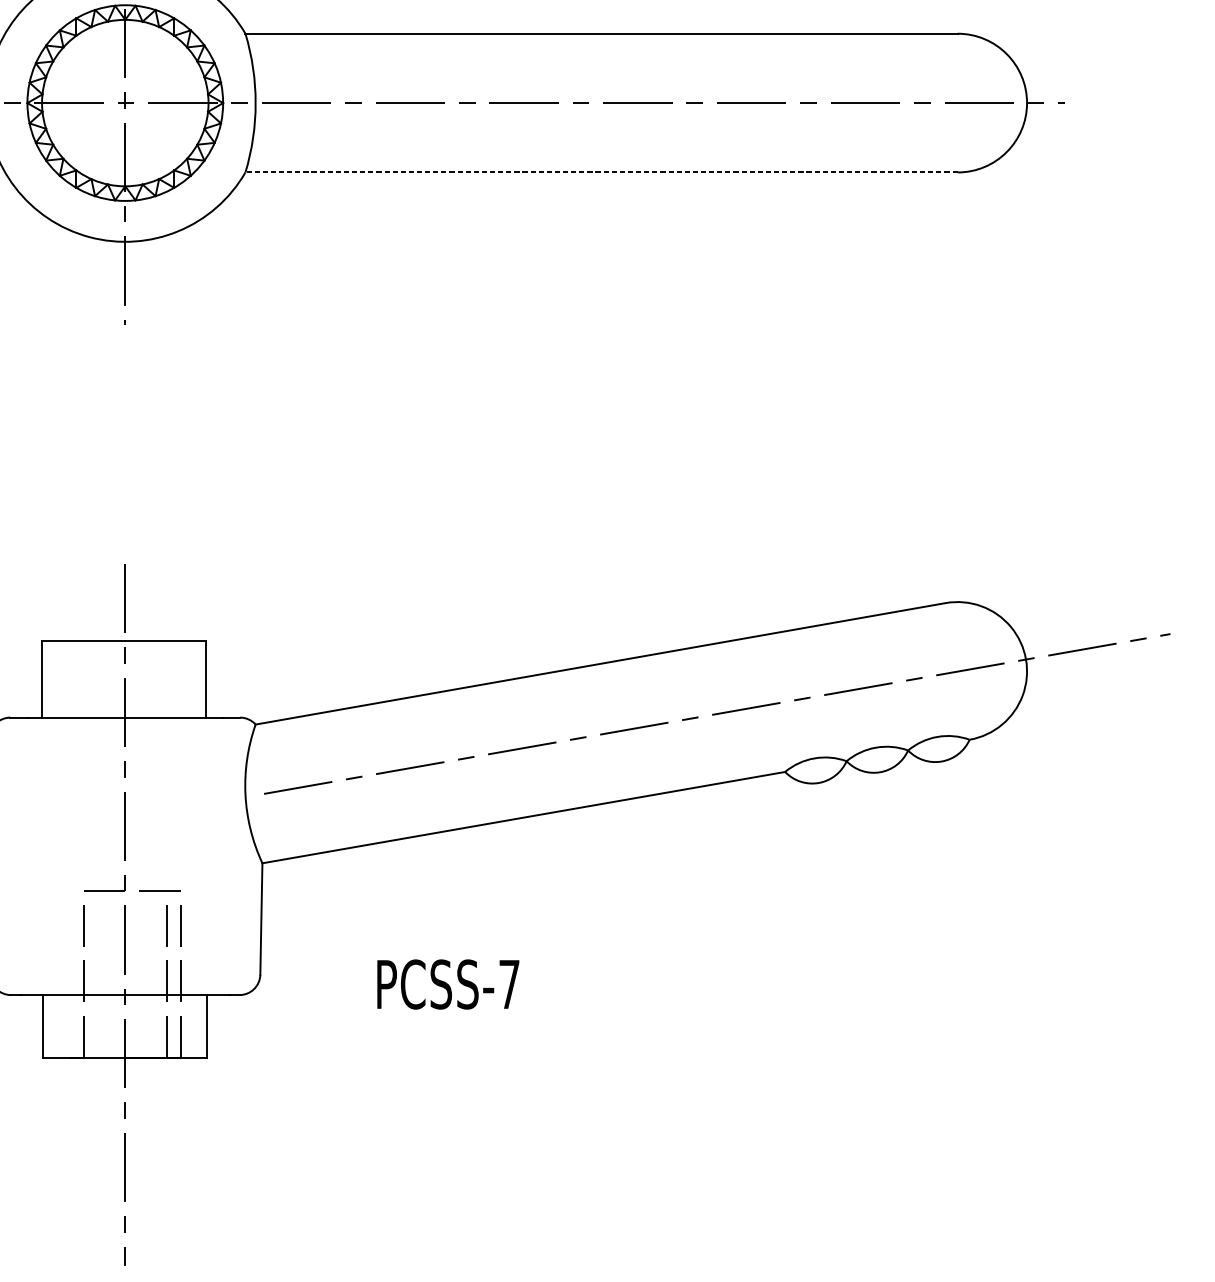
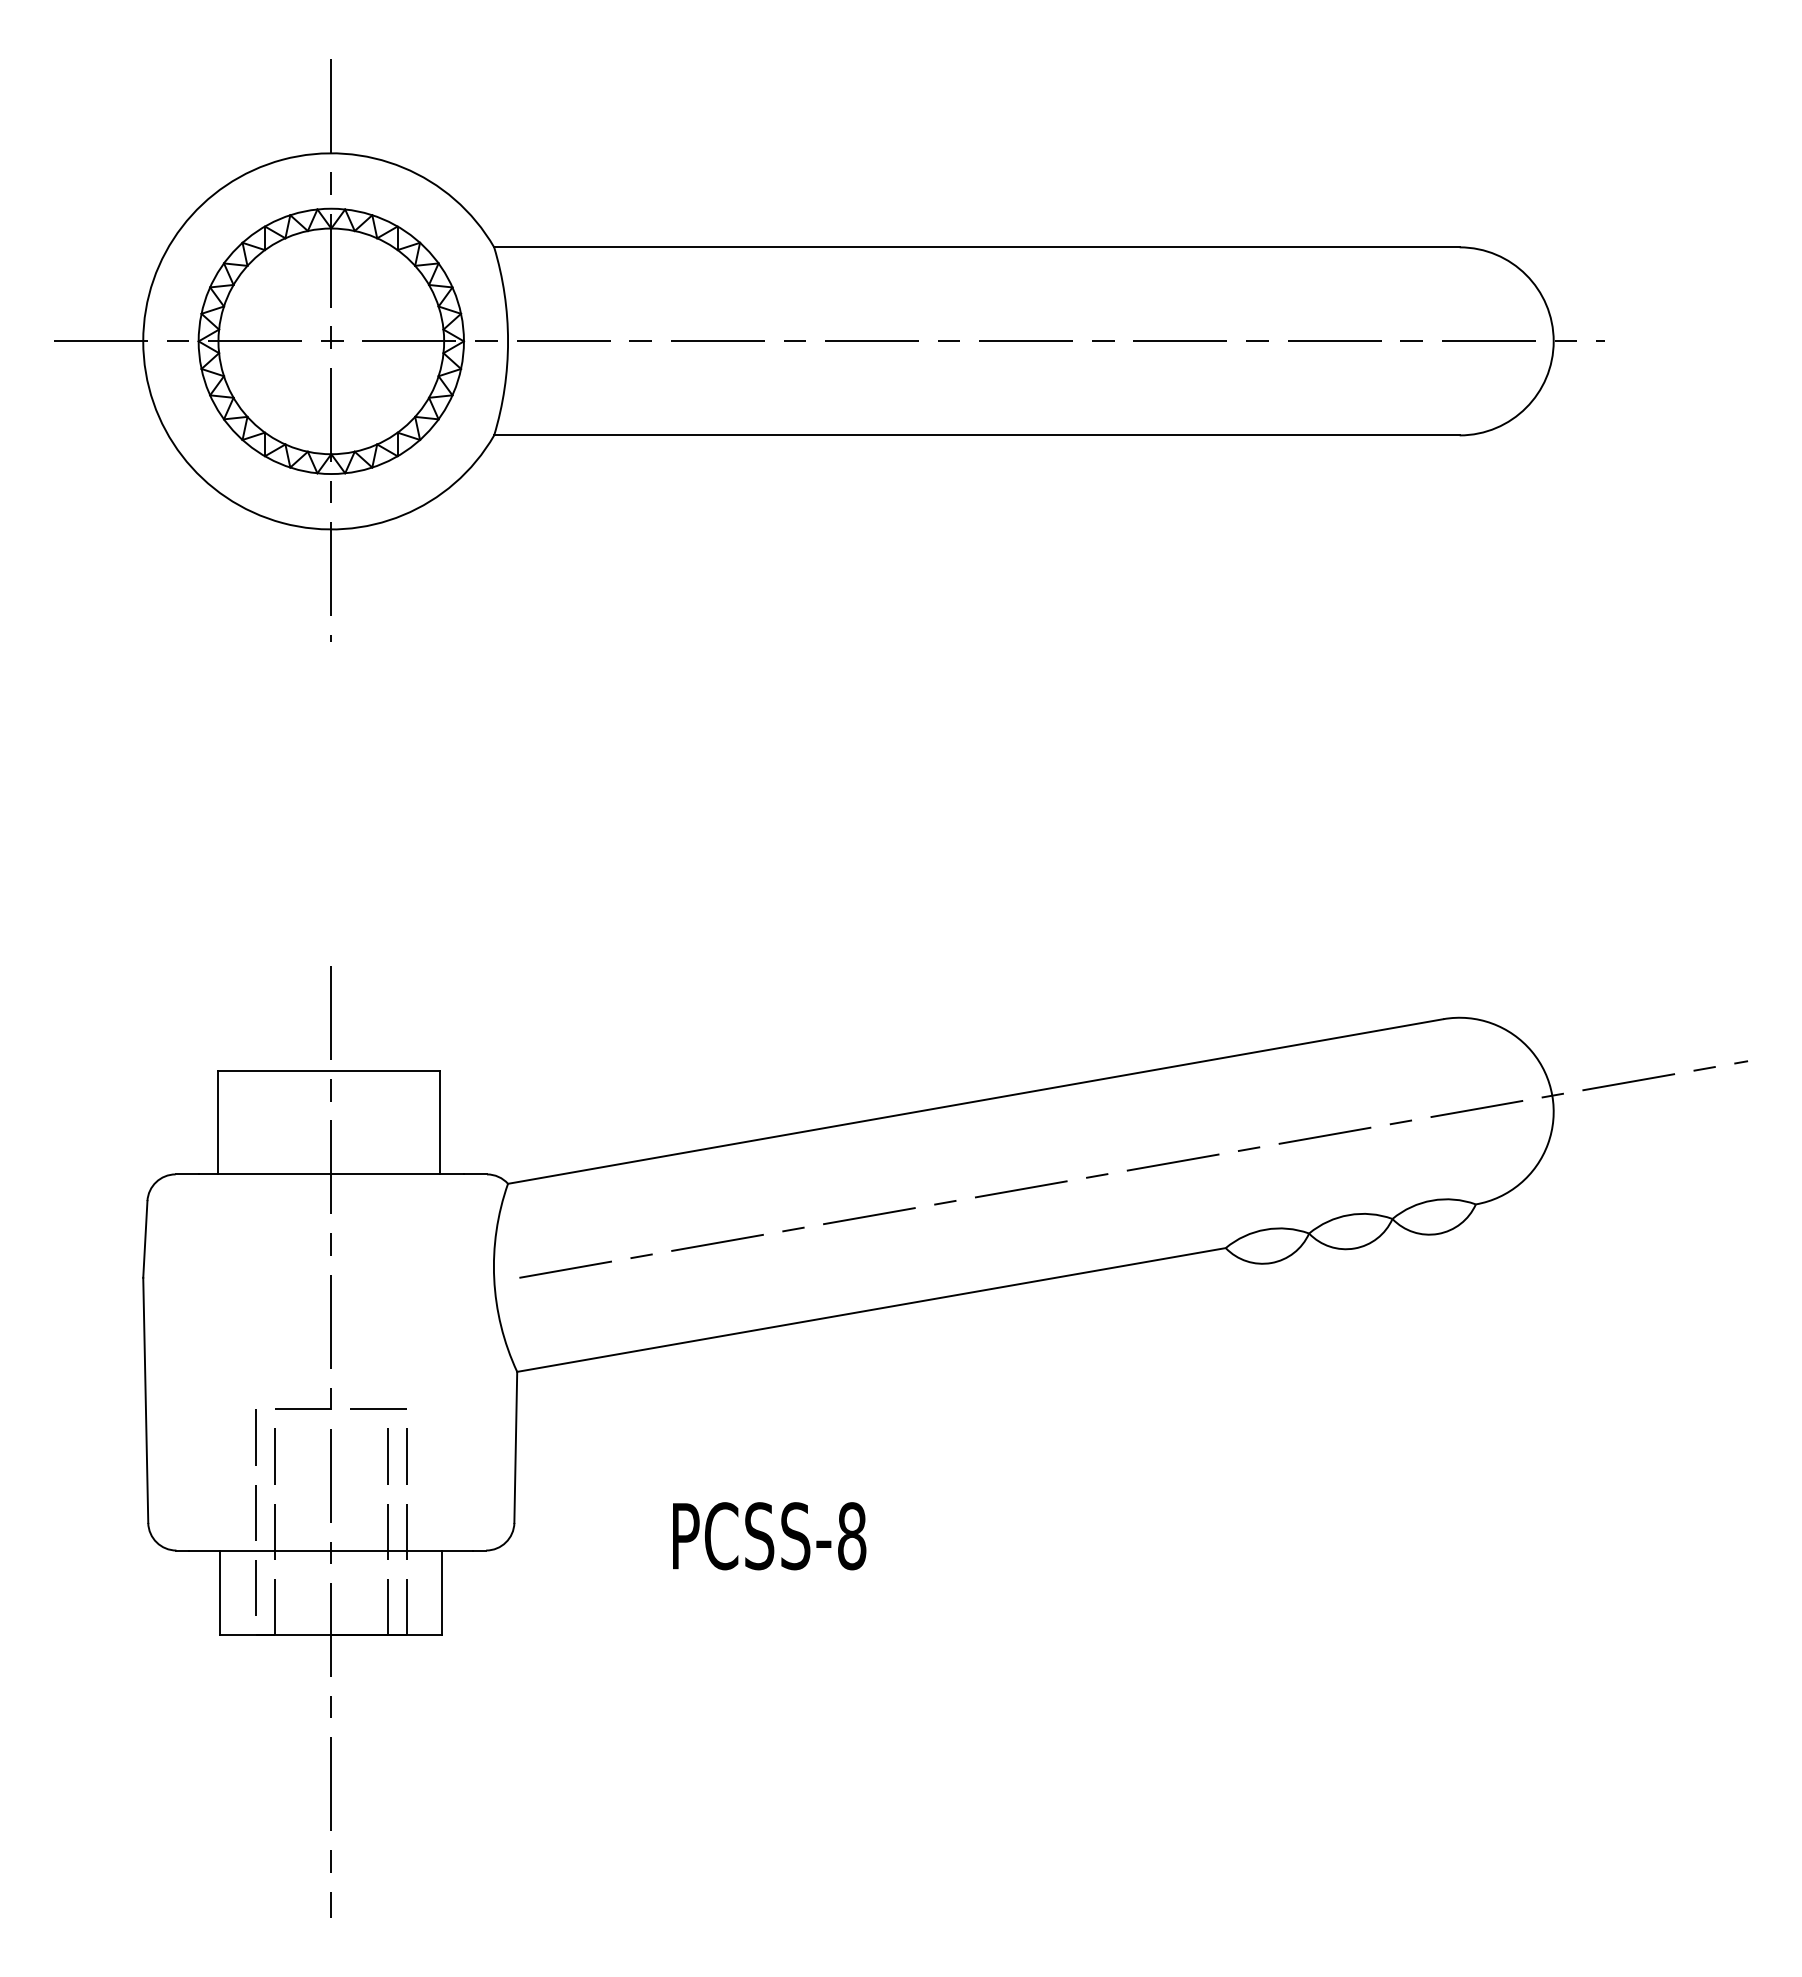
line: (601, 172) -> (976, 435), dashed -> solid
line: (69, 967) -> (255, 1512), added
text: (509, 984) -> (852, 1536), PCSS-7 -> PCSS-8

